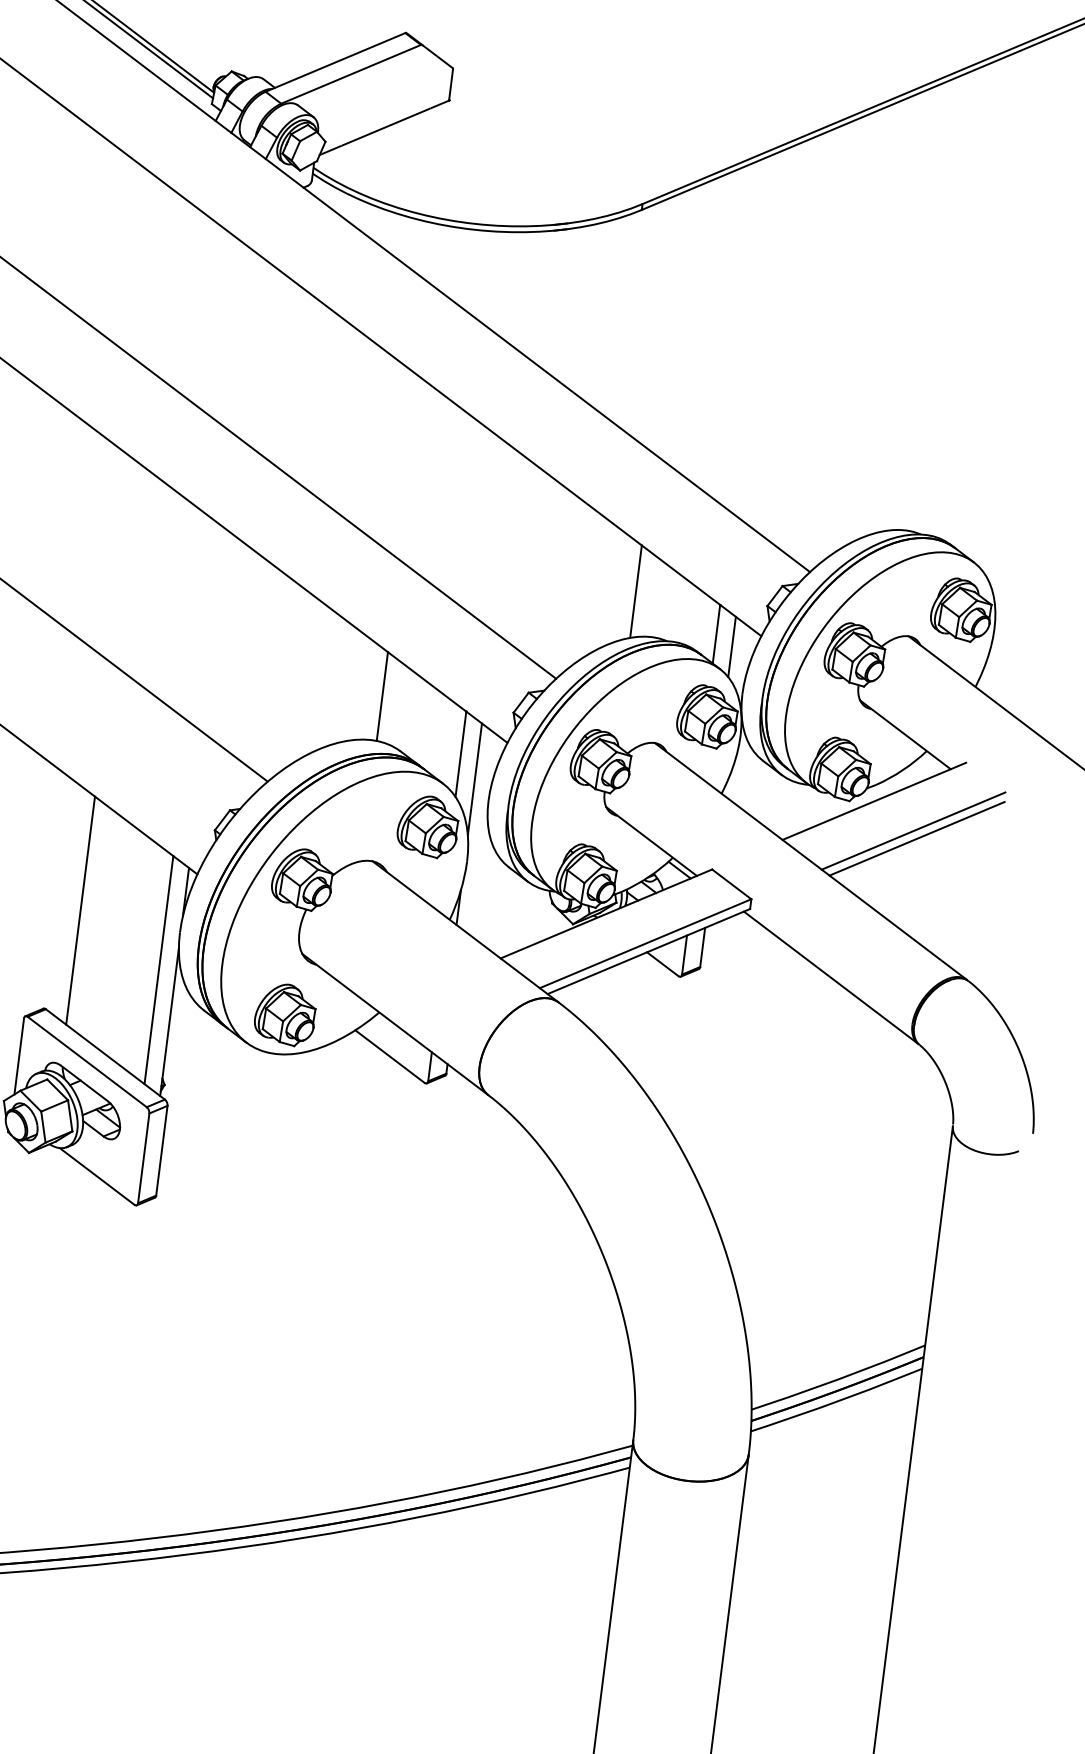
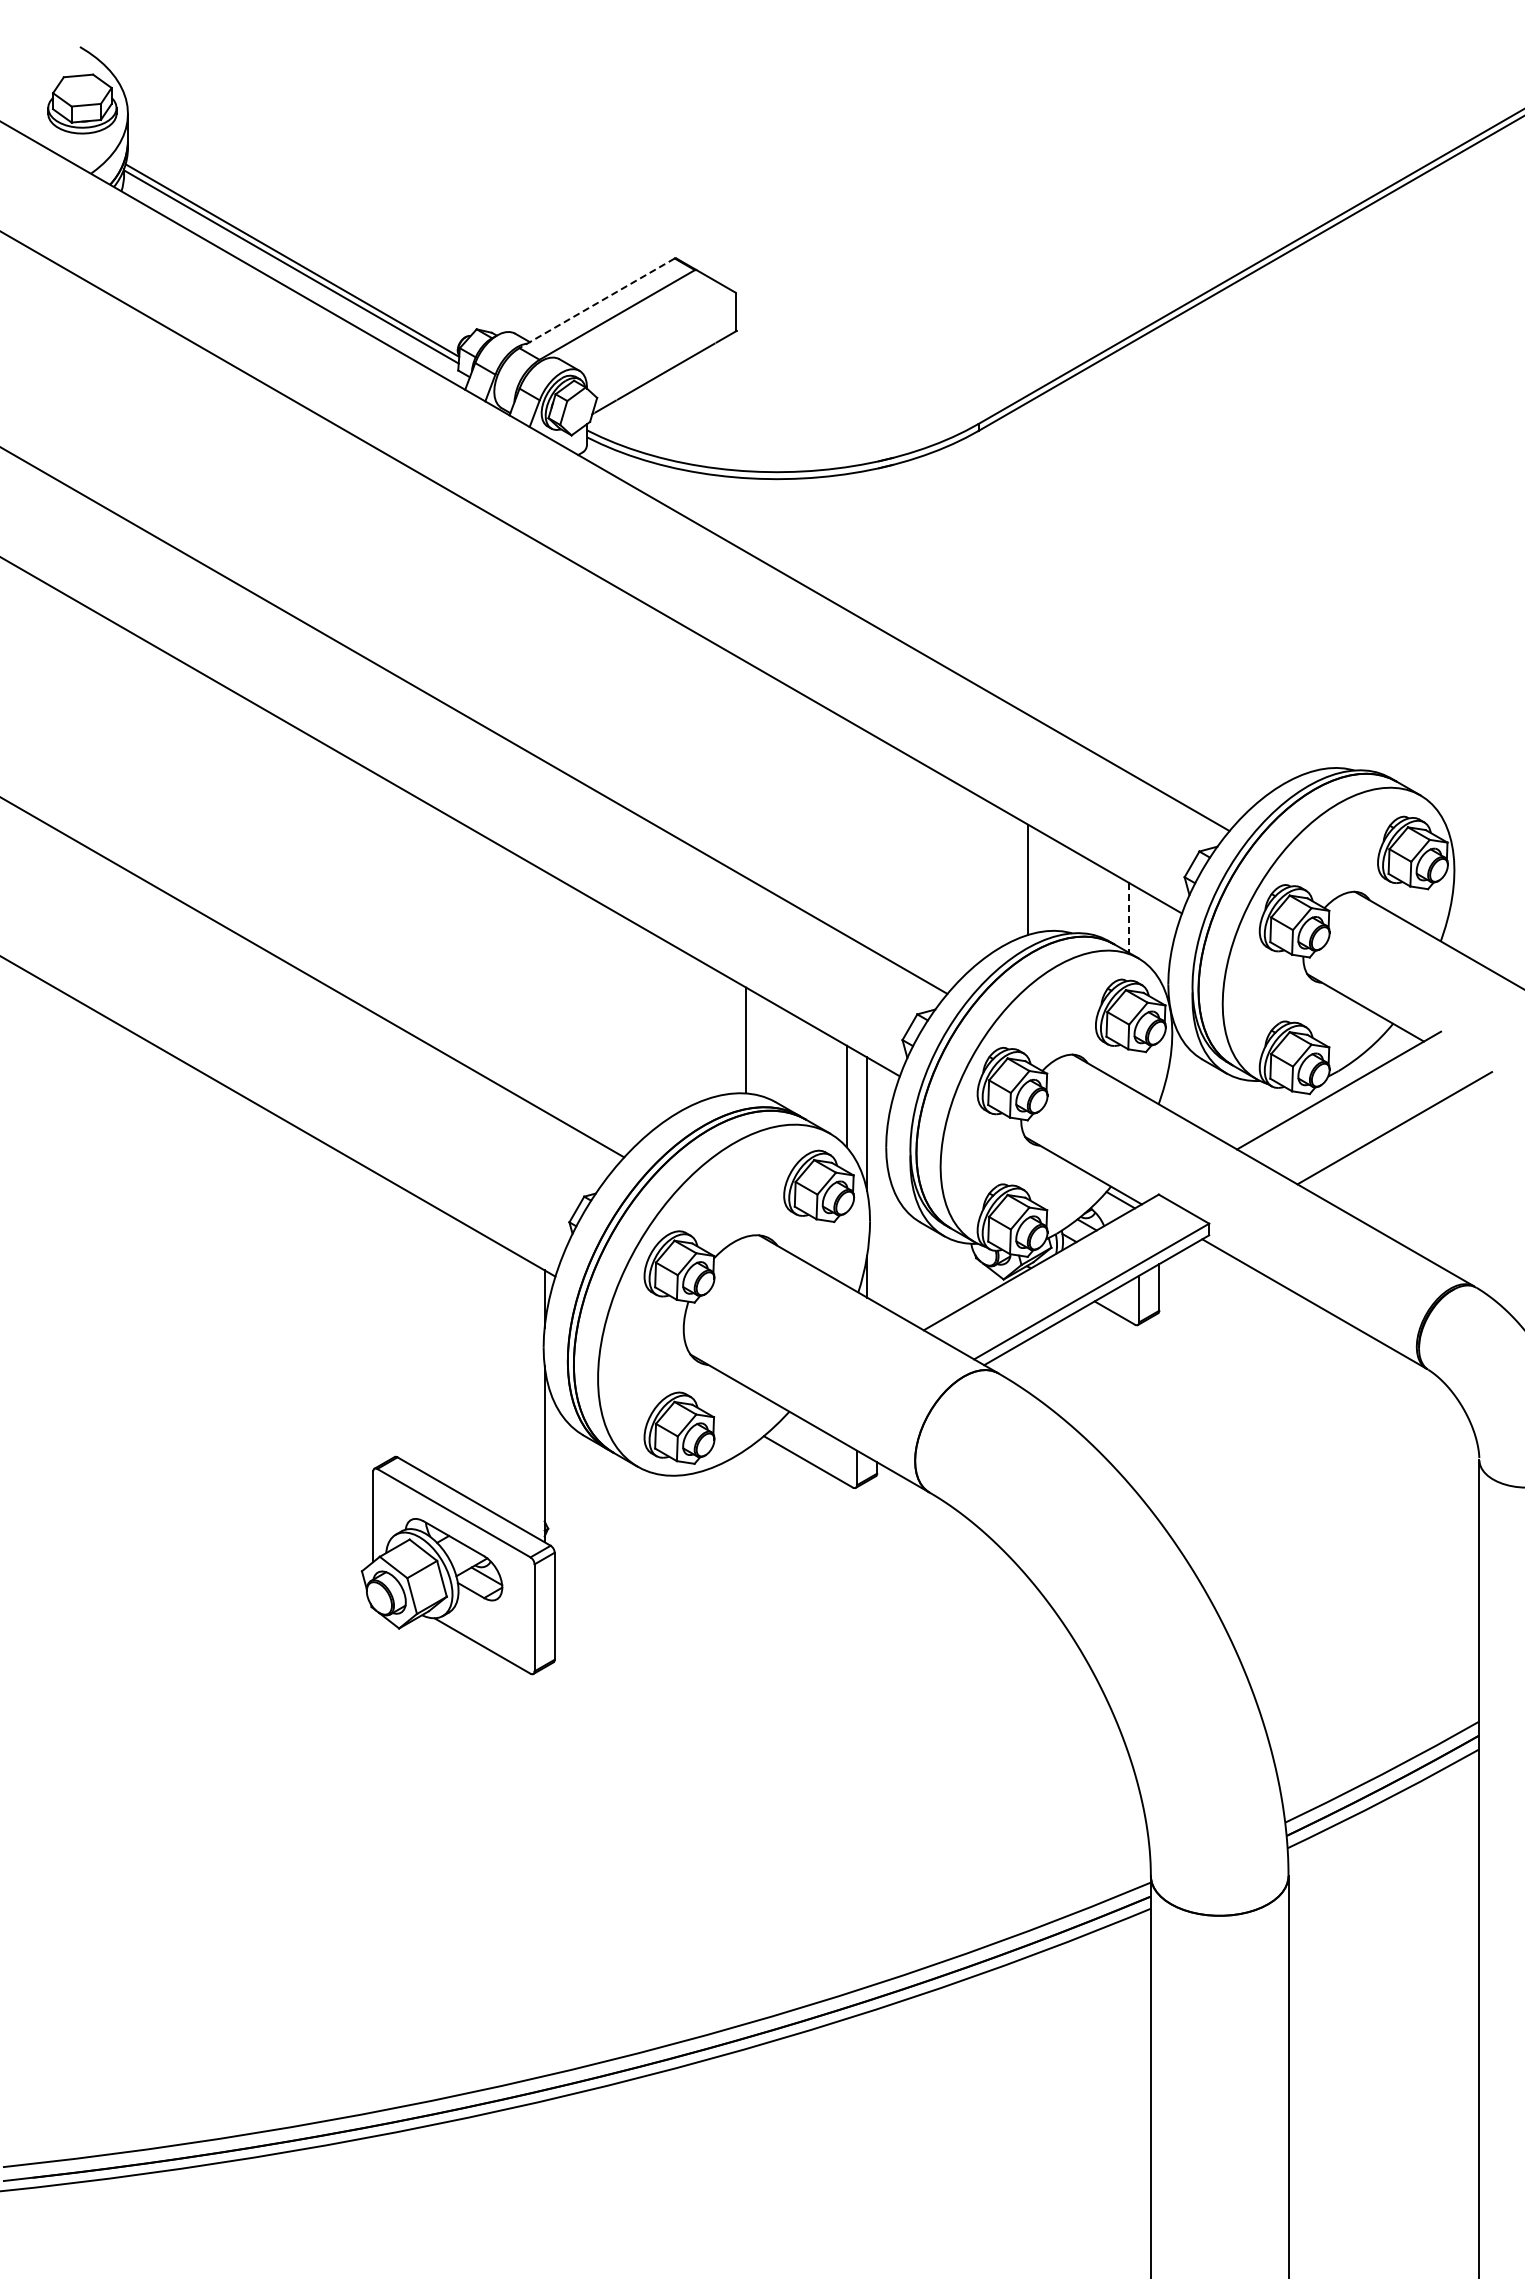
line: (335, 62) -> (597, 303), solid -> dashed
line: (716, 633) -> (1129, 917), solid -> dashed
line: (732, 647) -> (1149, 930), removed
line: (913, 830) -> (1389, 1119), removed
line: (80, 910) -> (423, 1336), removed
line: (158, 969) -> (524, 1394), removed

